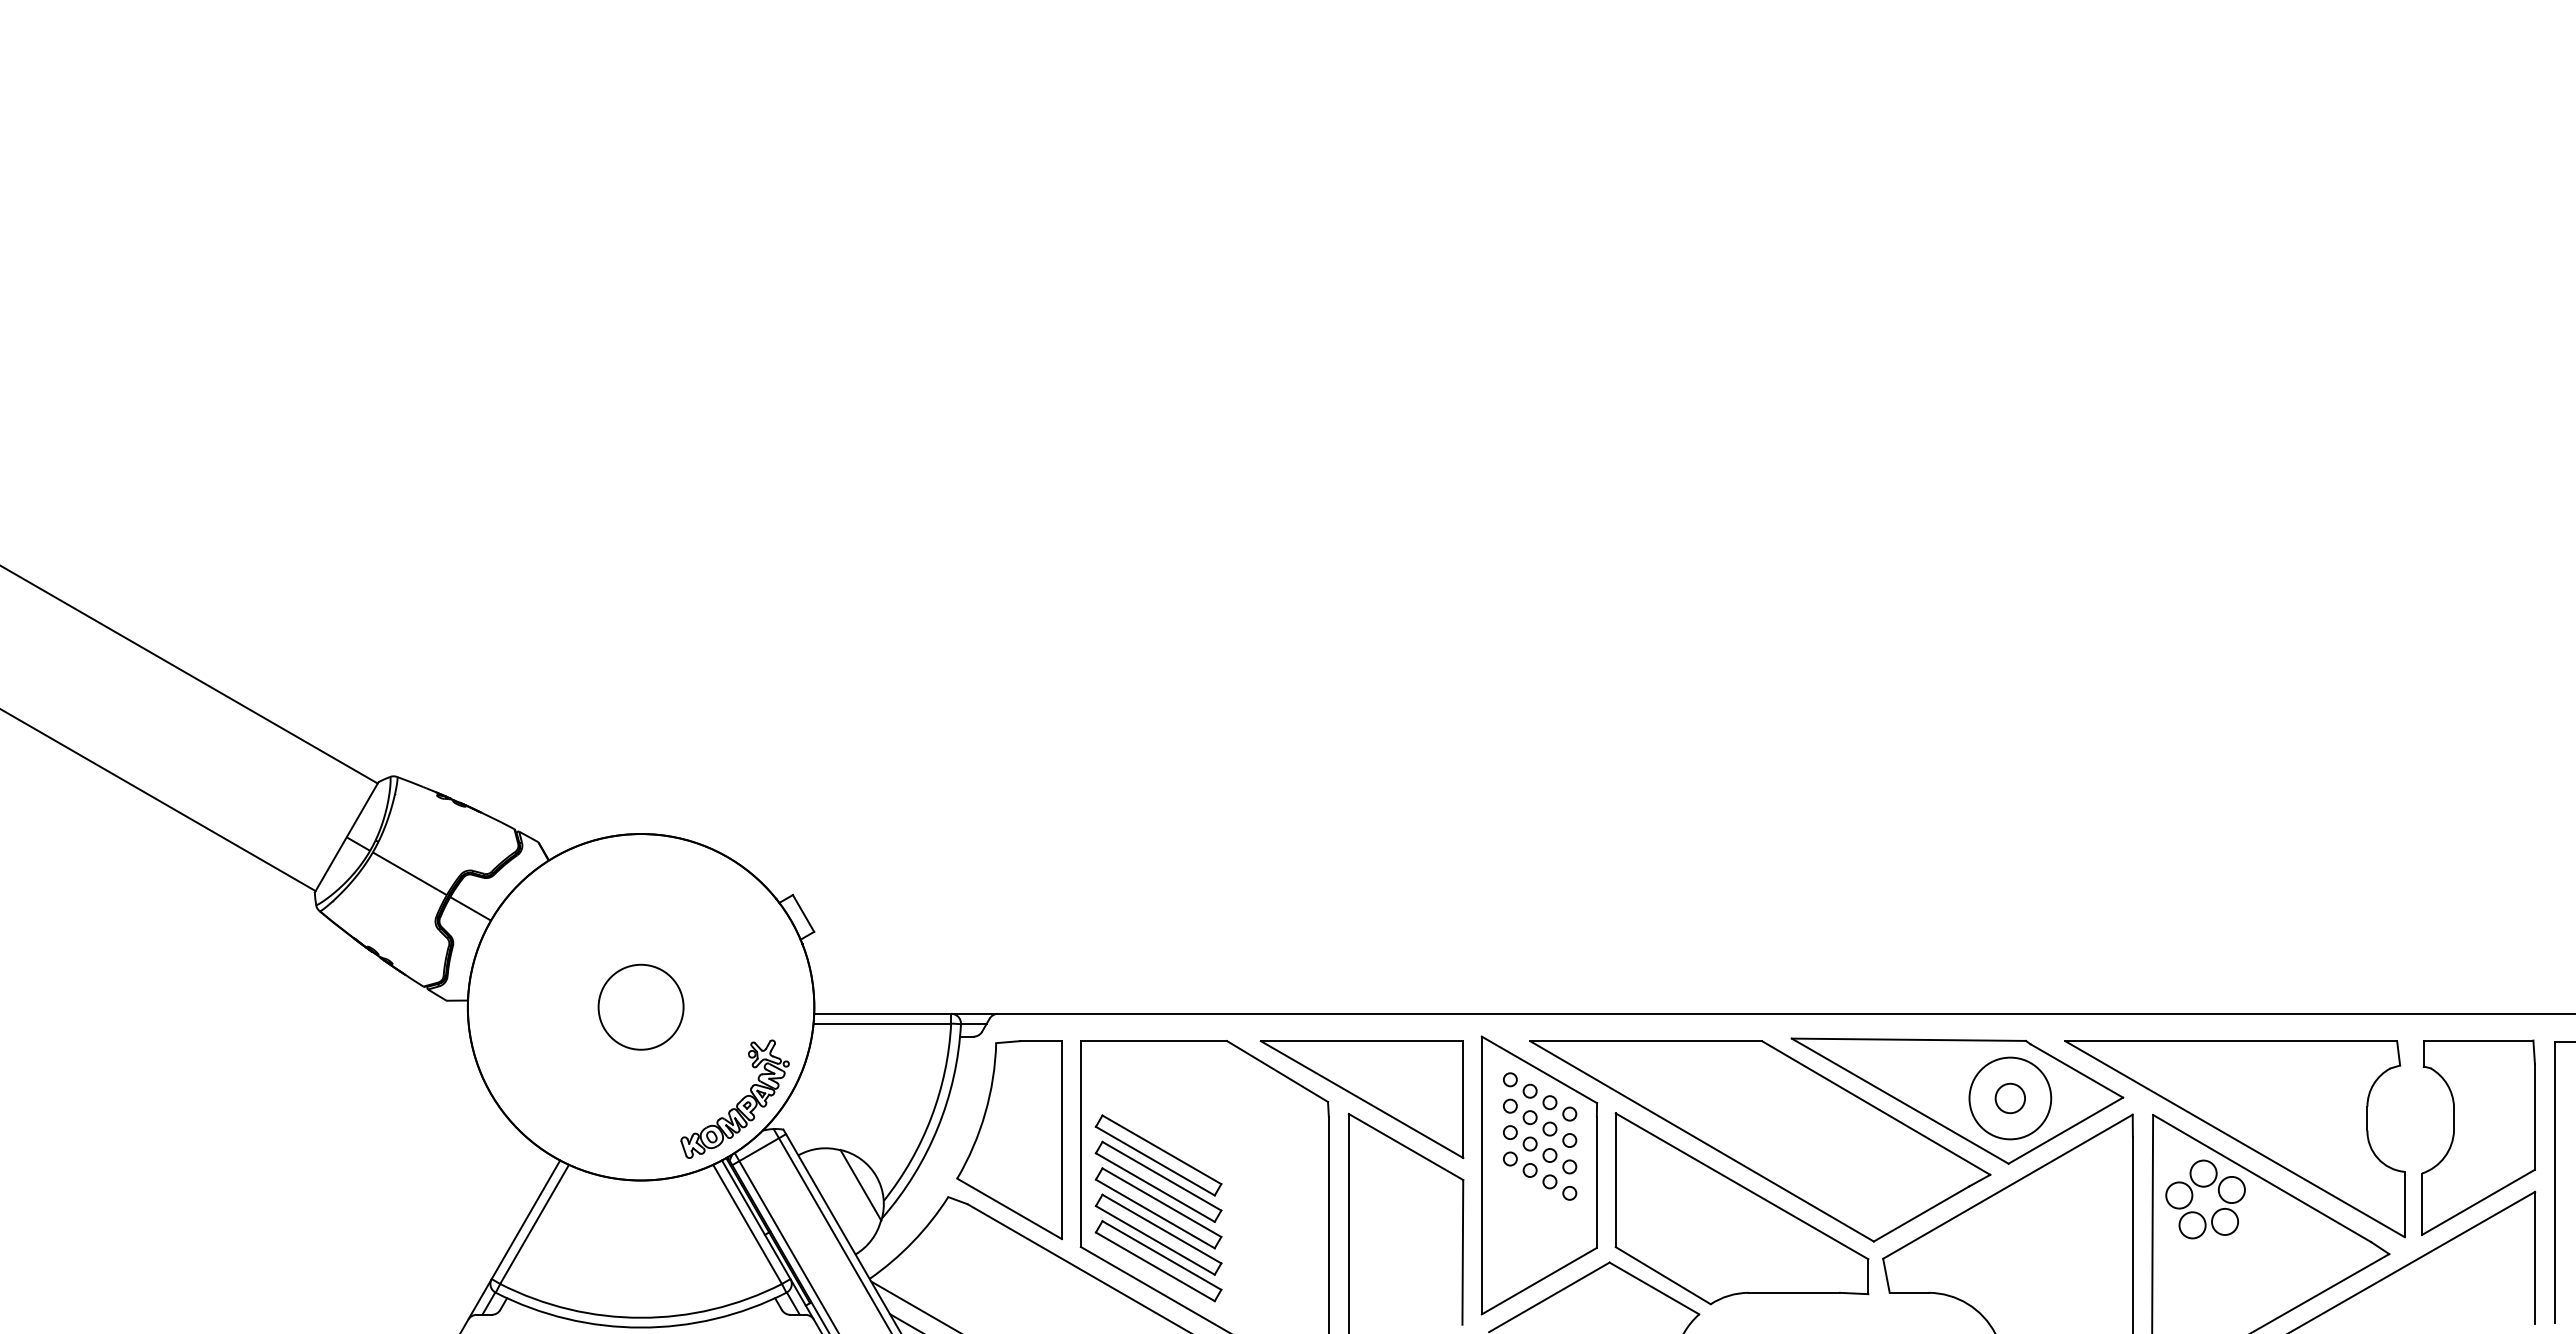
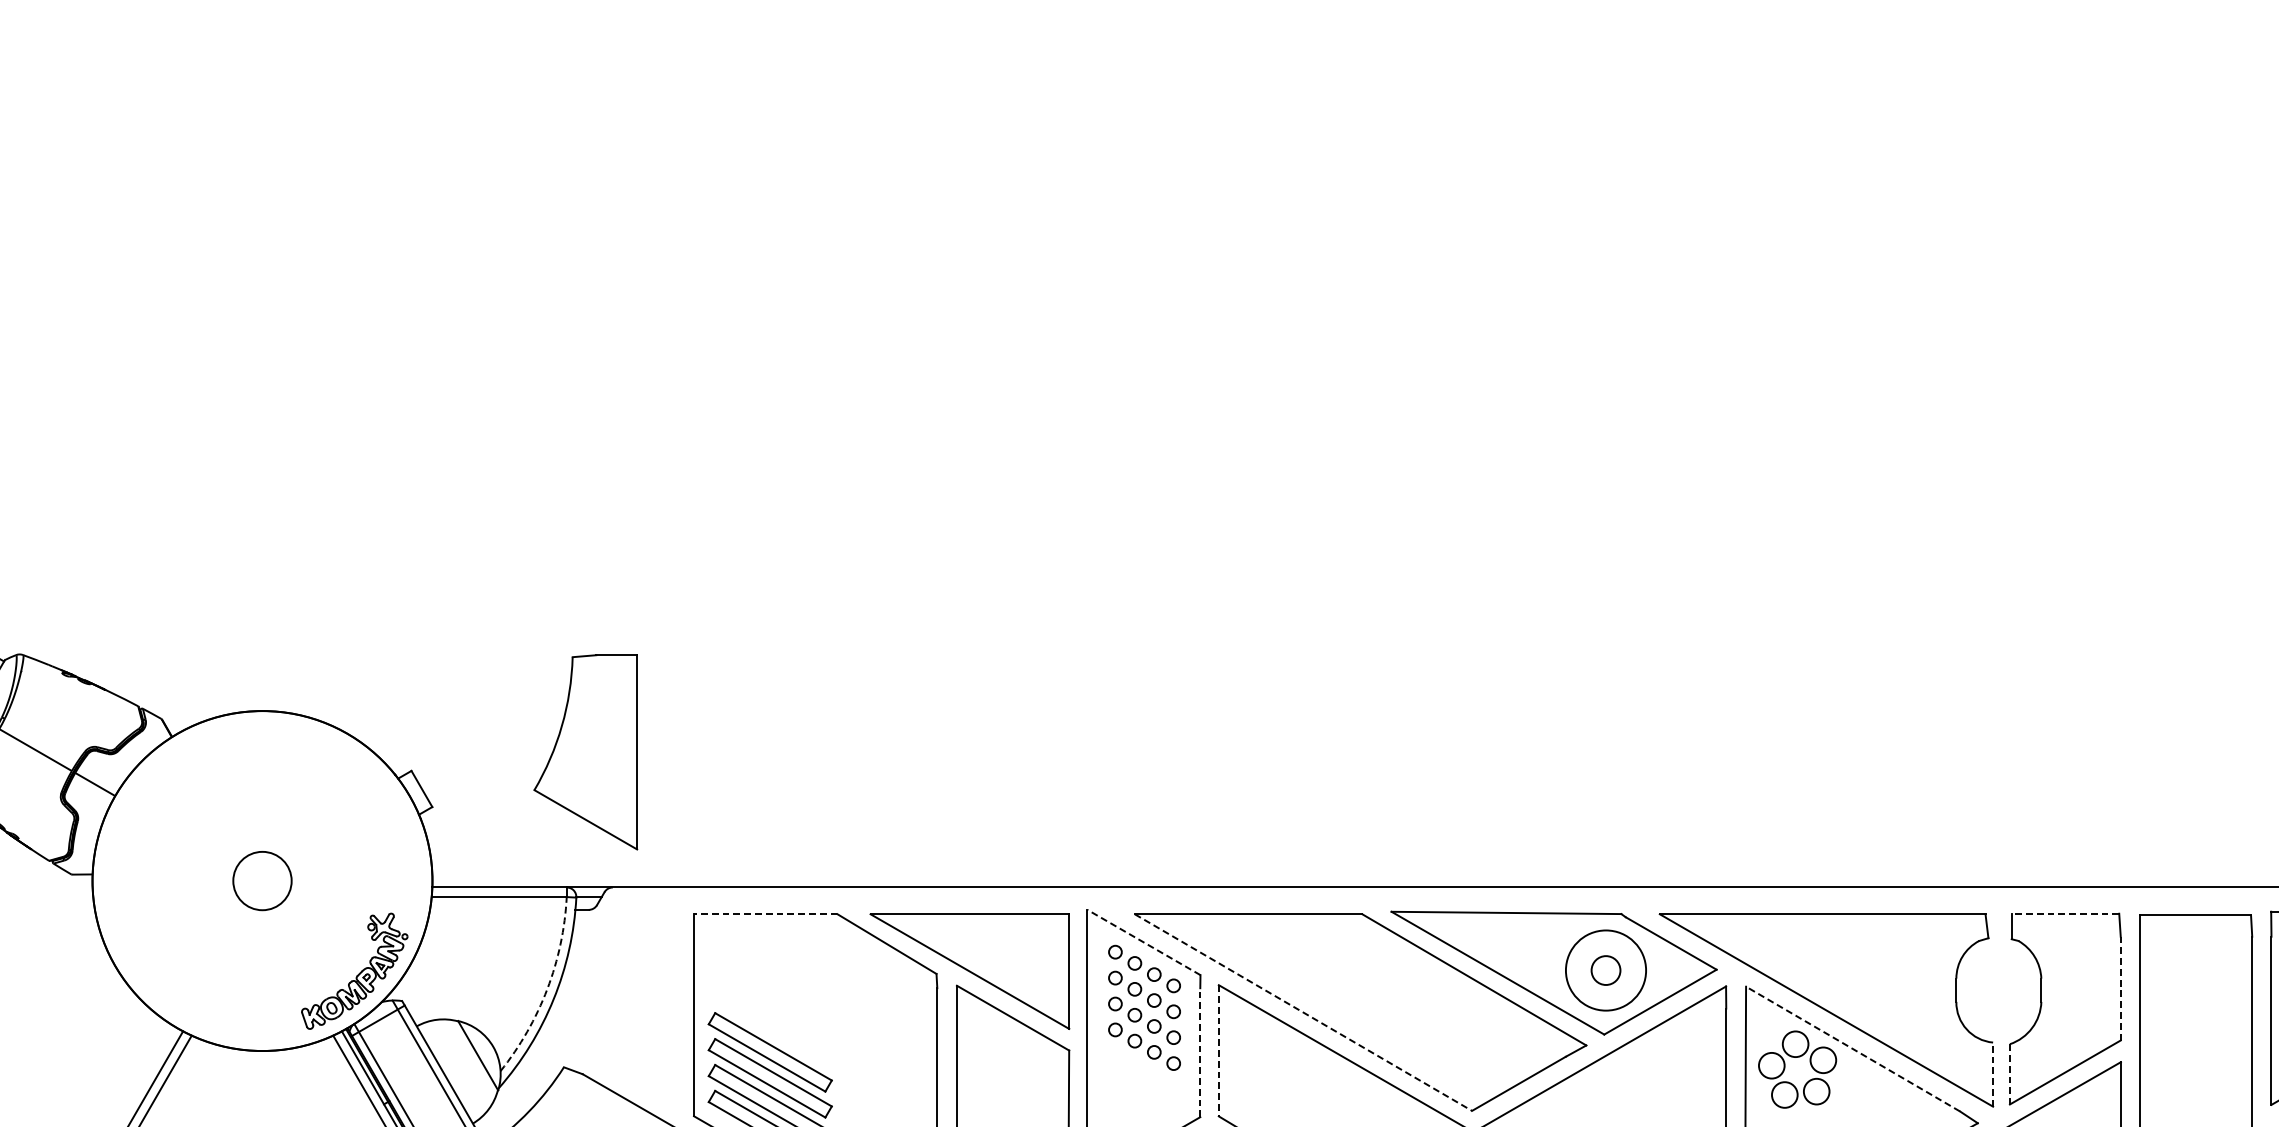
circle: (640, 1006) -> (261, 880), size x0.7
line: (2478, 1040) -> (2065, 913), solid -> dashed
line: (1153, 1041) -> (765, 914), solid -> dashed
line: (1539, 1069) -> (1144, 942), solid -> dashed
line: (2534, 1116) -> (2120, 988), solid -> dashed
arc: (931, 1117) -> (547, 989), solid -> dashed
part: (1009, 1140) -> (585, 752), moved
line: (1702, 1141) -> (1303, 1012), solid -> dashed
part: (1158, 1155) -> (770, 1026), removed
line: (2261, 1178) -> (1852, 1049), solid -> dashed
line: (1615, 1180) -> (1218, 1051), solid -> dashed
line: (1596, 1182) -> (1199, 1052), solid -> dashed
line: (2404, 1204) -> (1992, 1074), solid -> dashed
line: (2422, 1204) -> (2010, 1074), solid -> dashed

